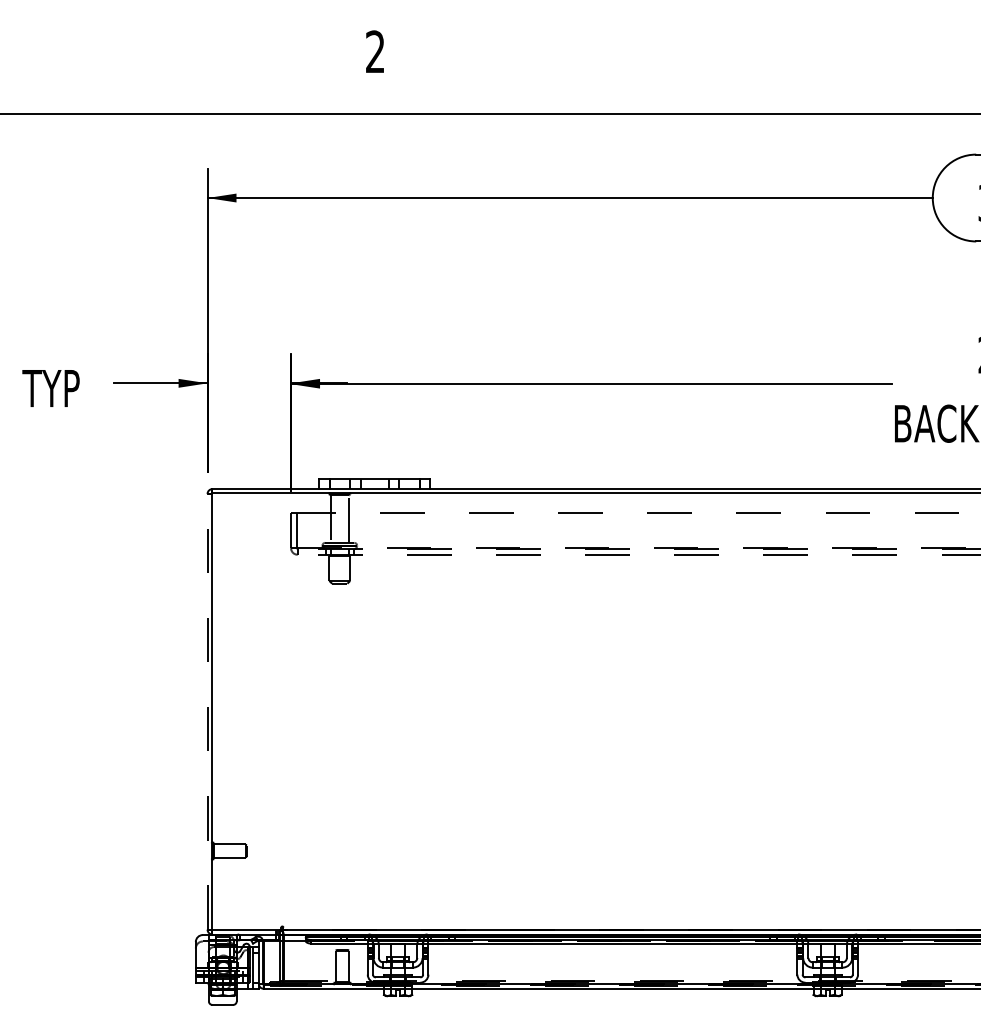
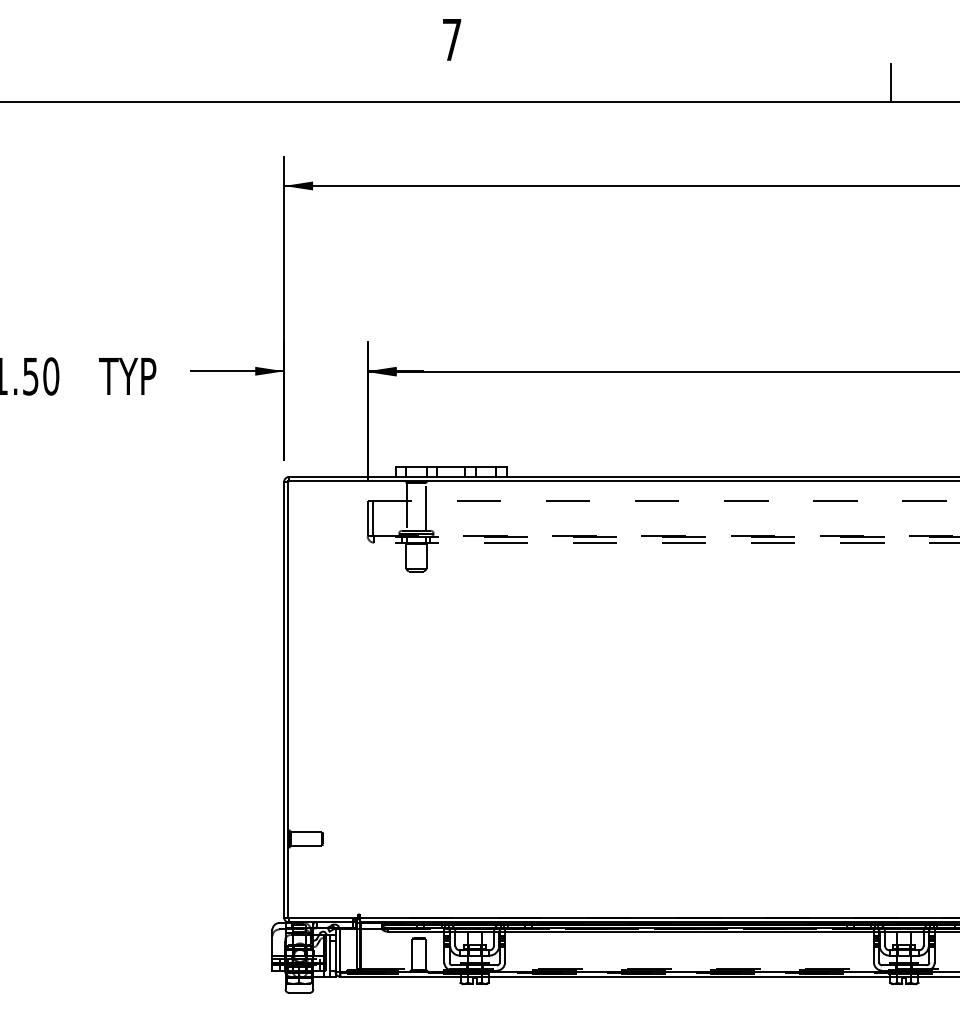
text: (375, 51) -> (452, 39), 2 -> 7
line: (814, 95) -> (891, 83), added
line: (207, 711) -> (284, 699), dashed -> solid

